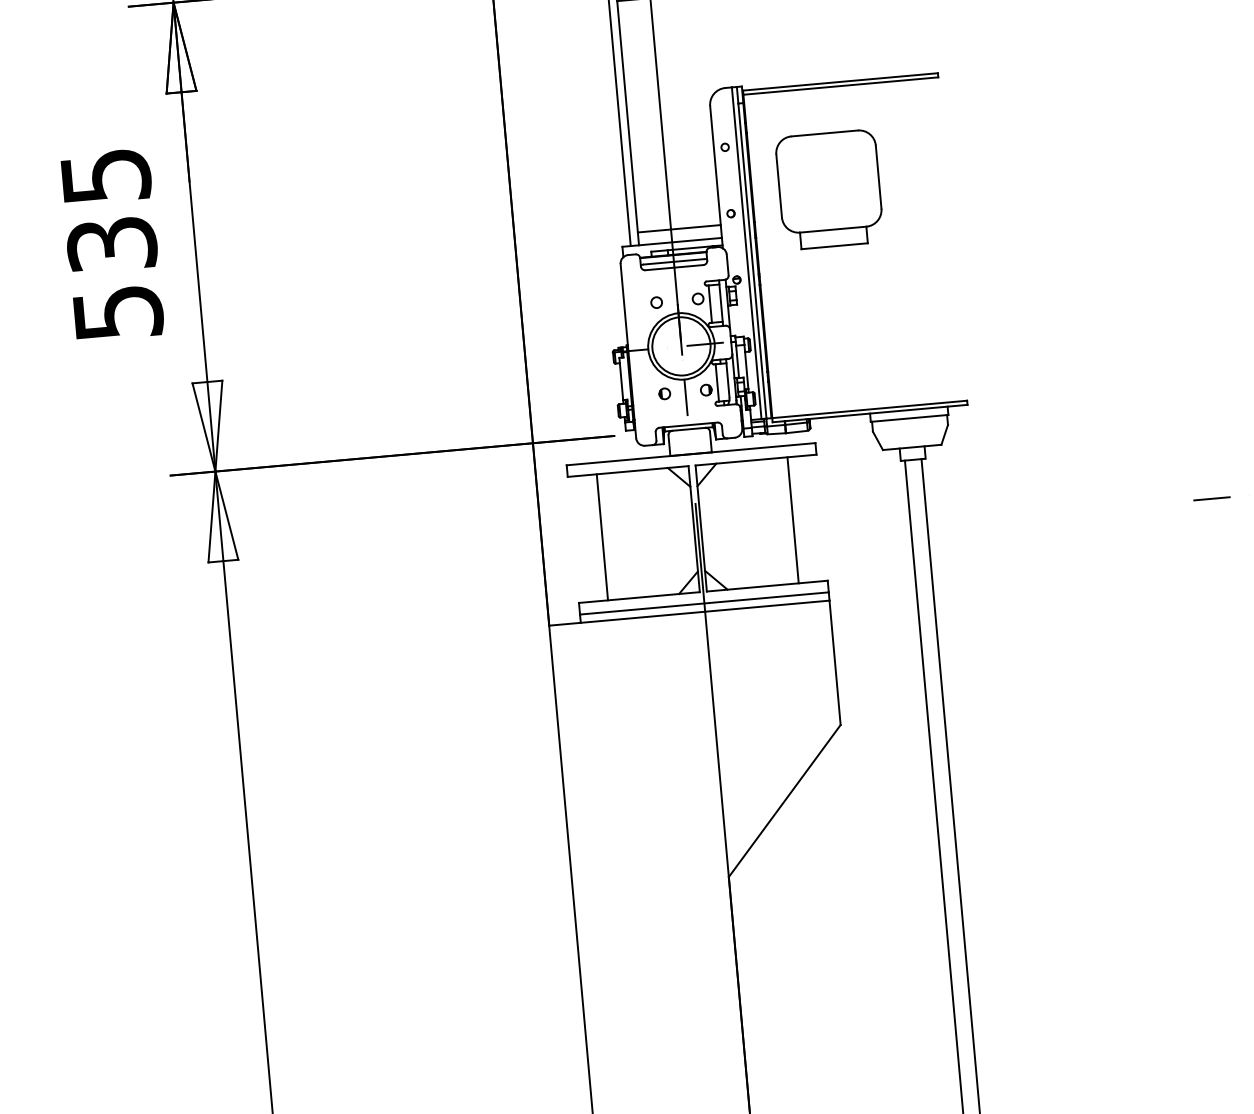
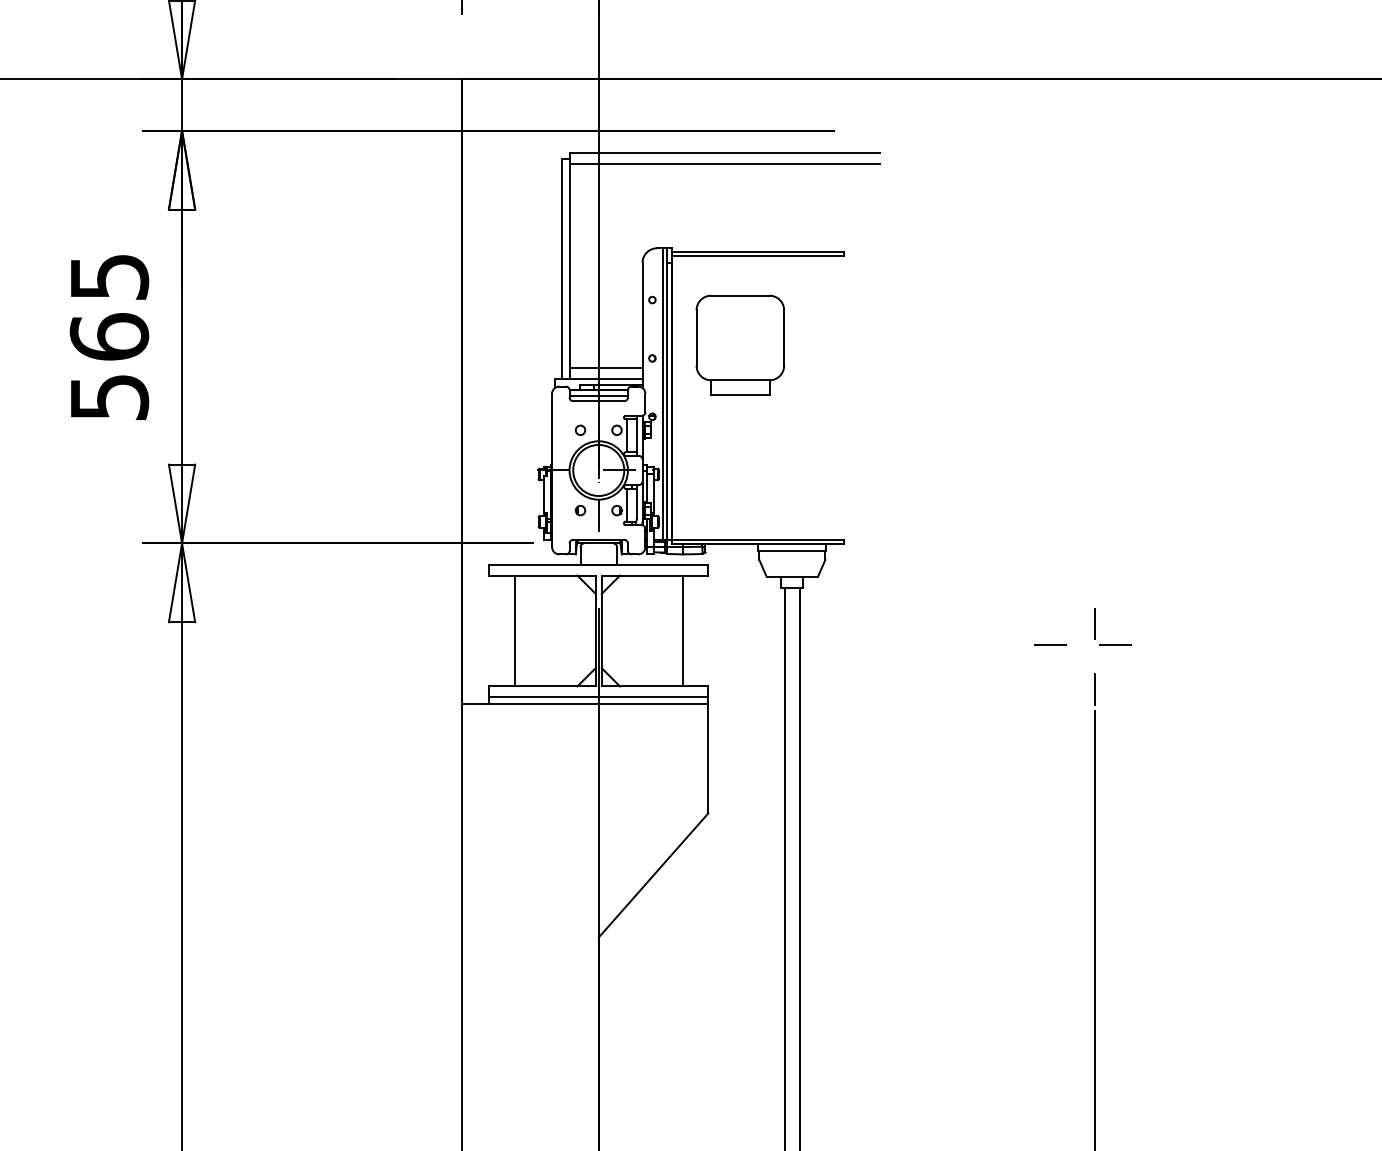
text: (111, 243) -> (109, 336), 535 -> 565

